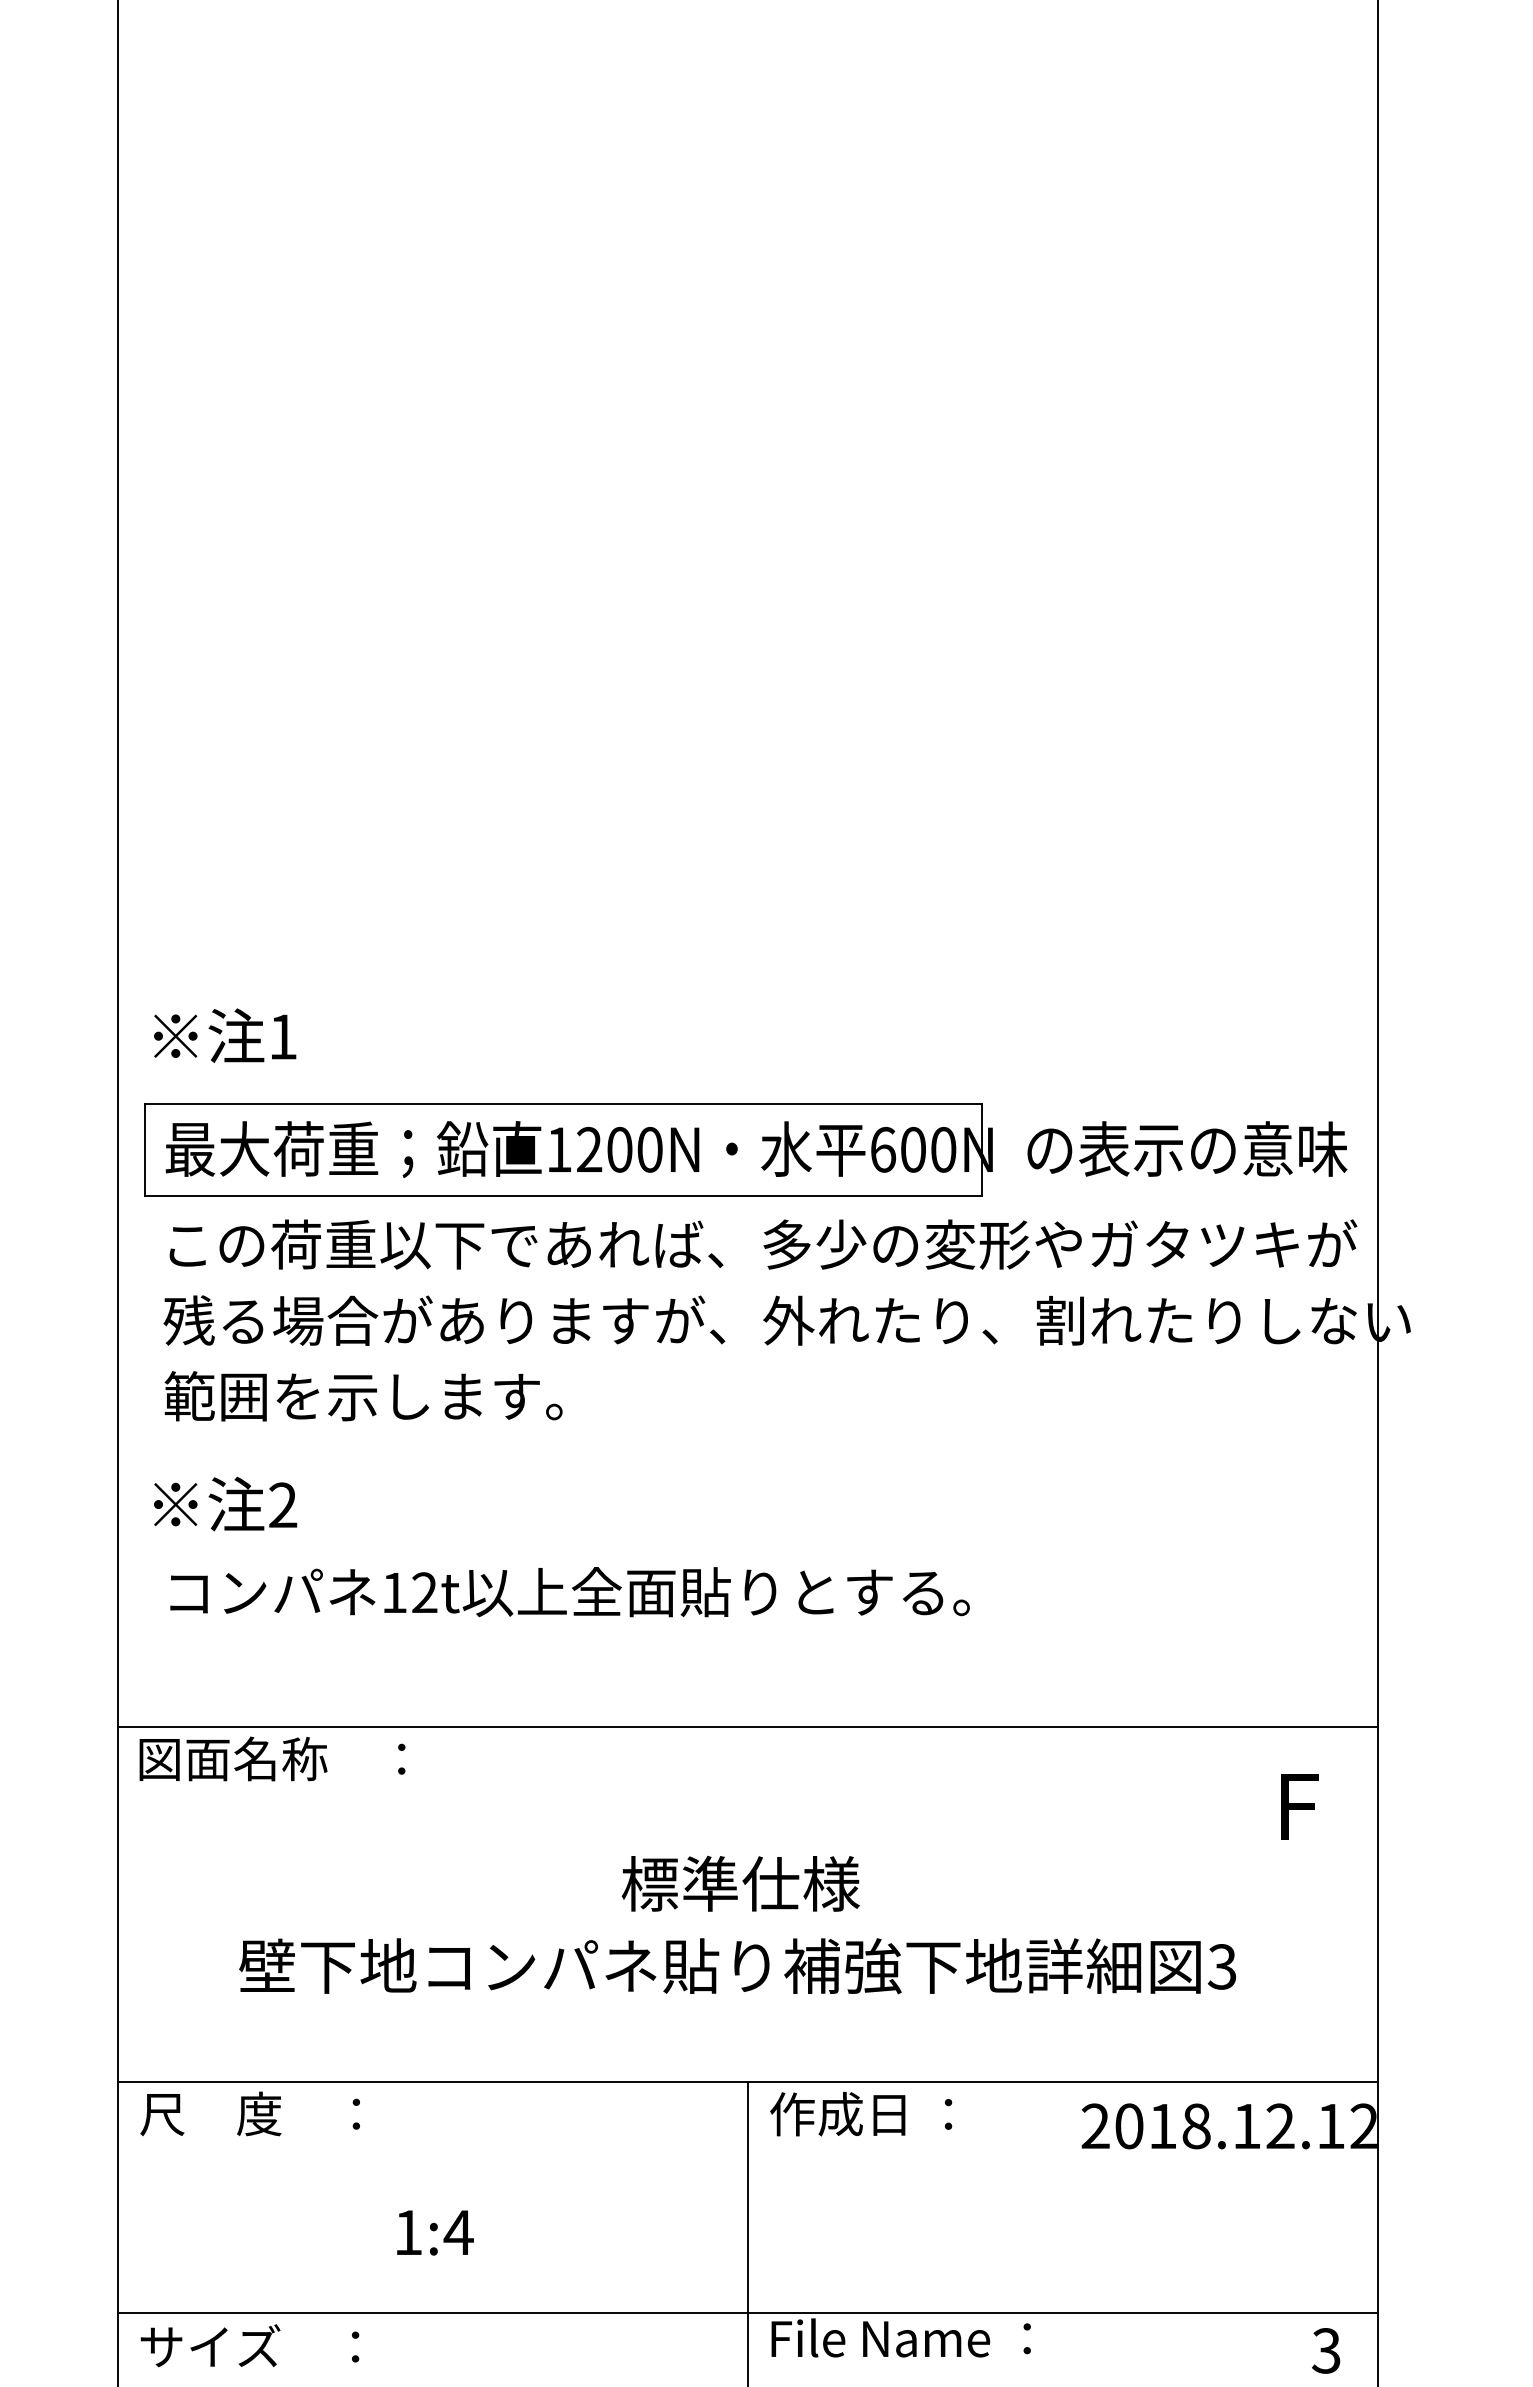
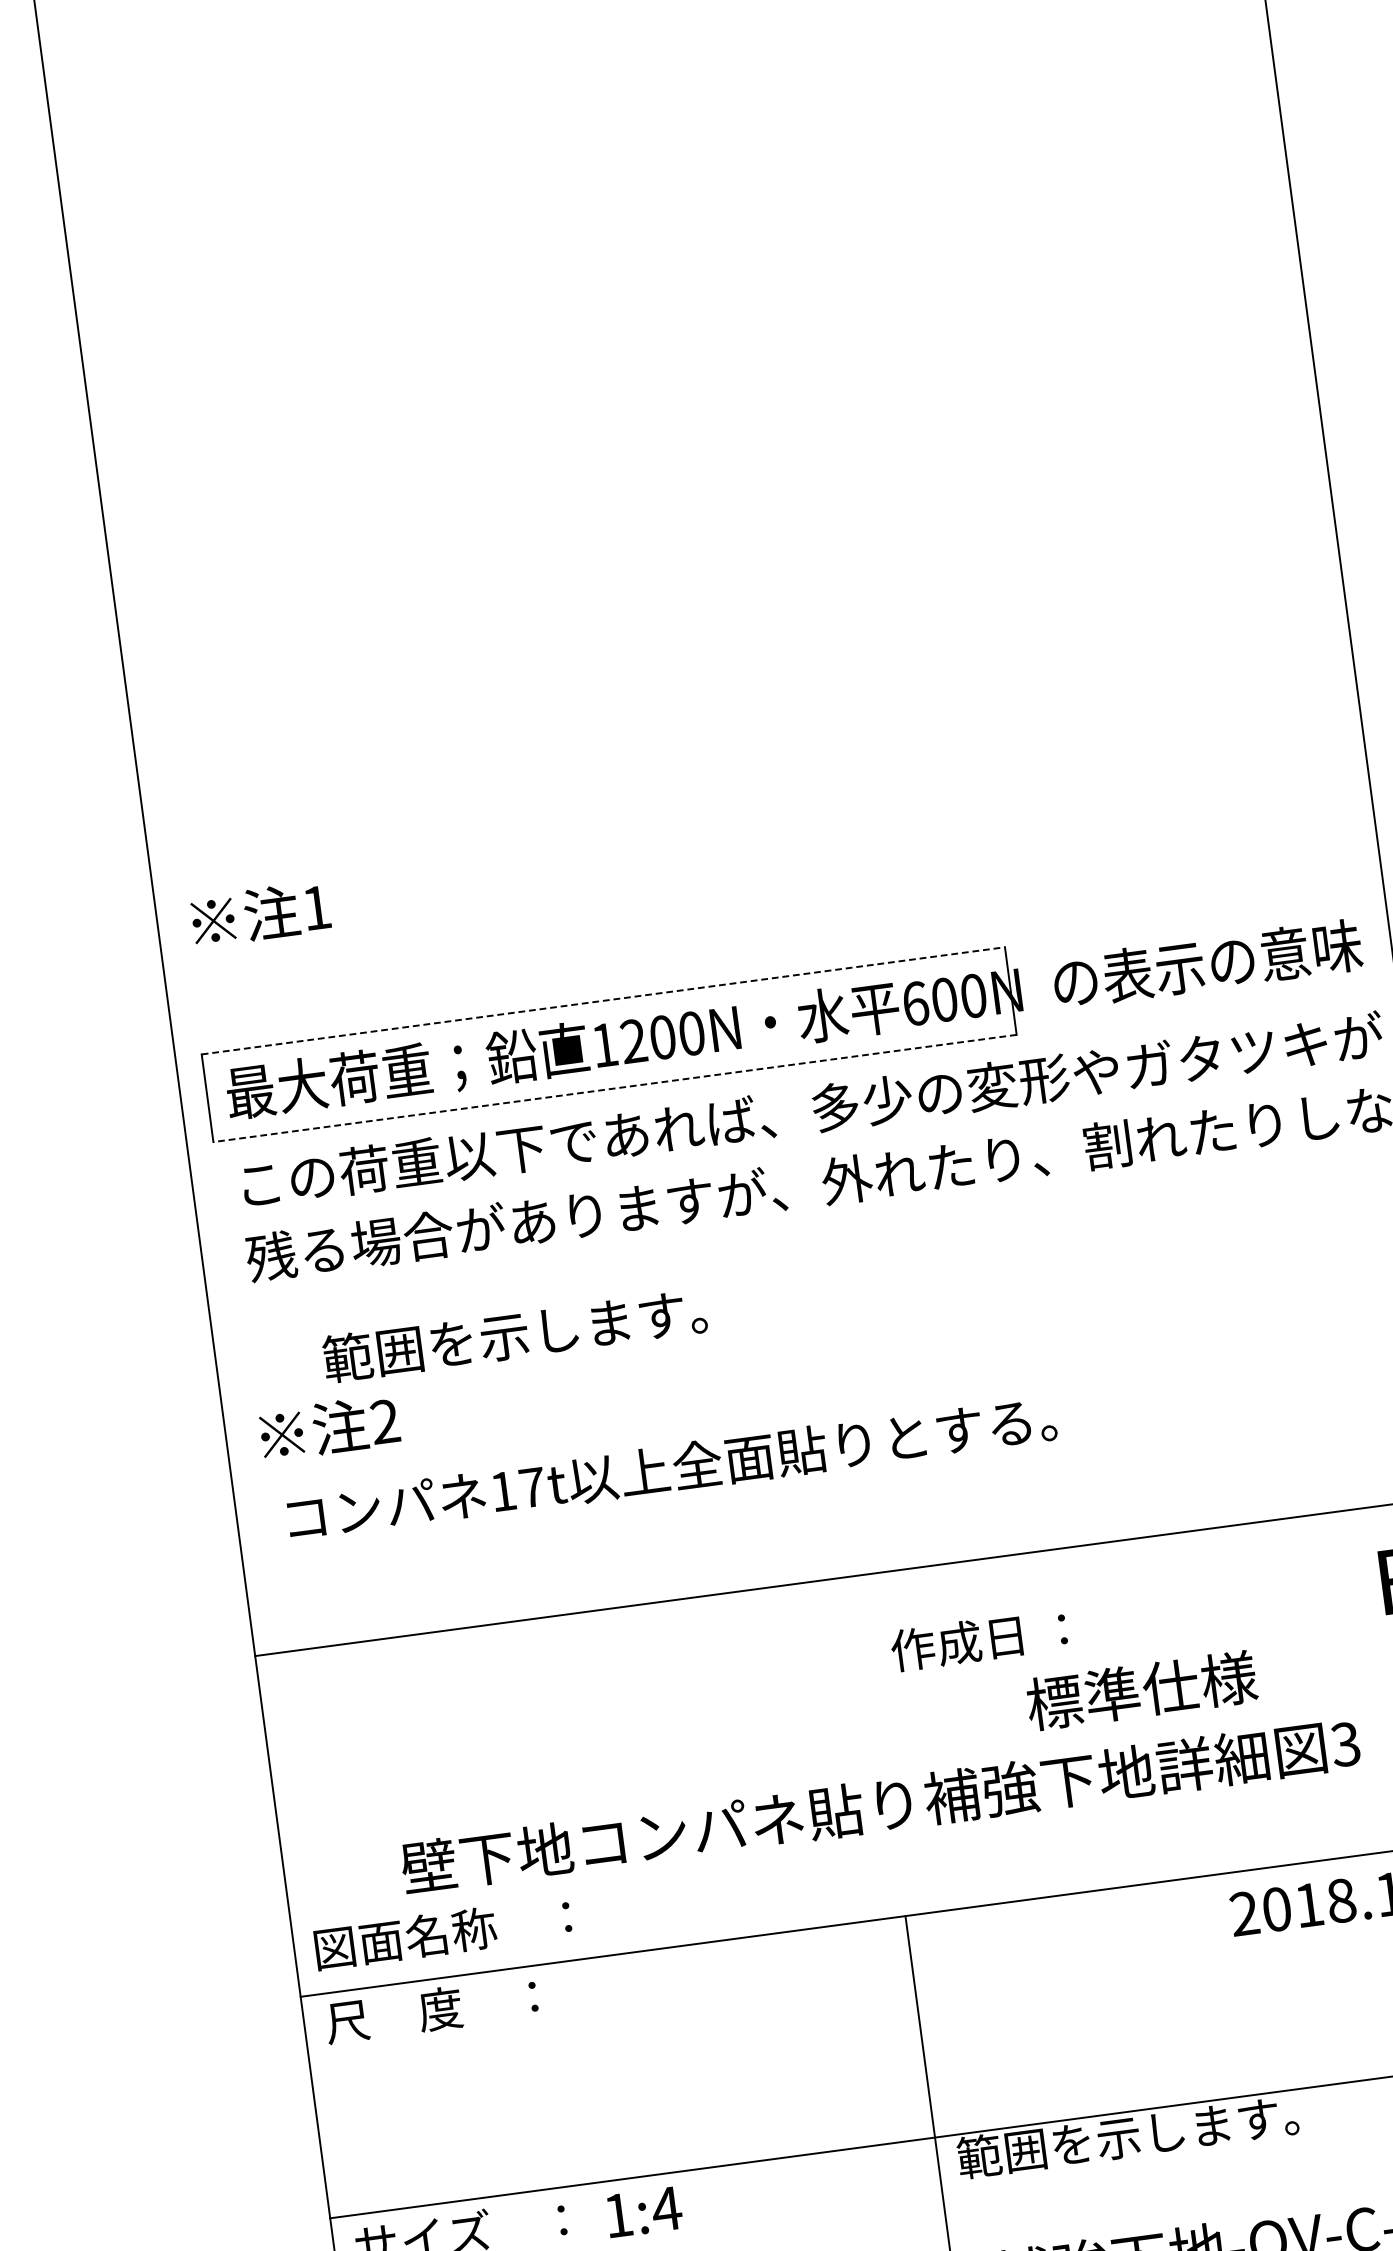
text: (225, 1035) -> (261, 913), moved
line: (564, 1104) -> (603, 1001), solid -> dashed
line: (563, 1195) -> (614, 1088), solid -> dashed
text: (363, 1396) -> (514, 1335), moved
text: (424, 1592) -> (532, 1487), 12t -> 17t
text: (272, 1758) -> (443, 1932), moved
text: (740, 1883) -> (1141, 1690), moved
text: (861, 2114) -> (979, 1640), moved
text: (435, 2232) -> (644, 2211), moved
text: (945, 2338) -> (1127, 2136), File Name ： -> 範囲を示します。

